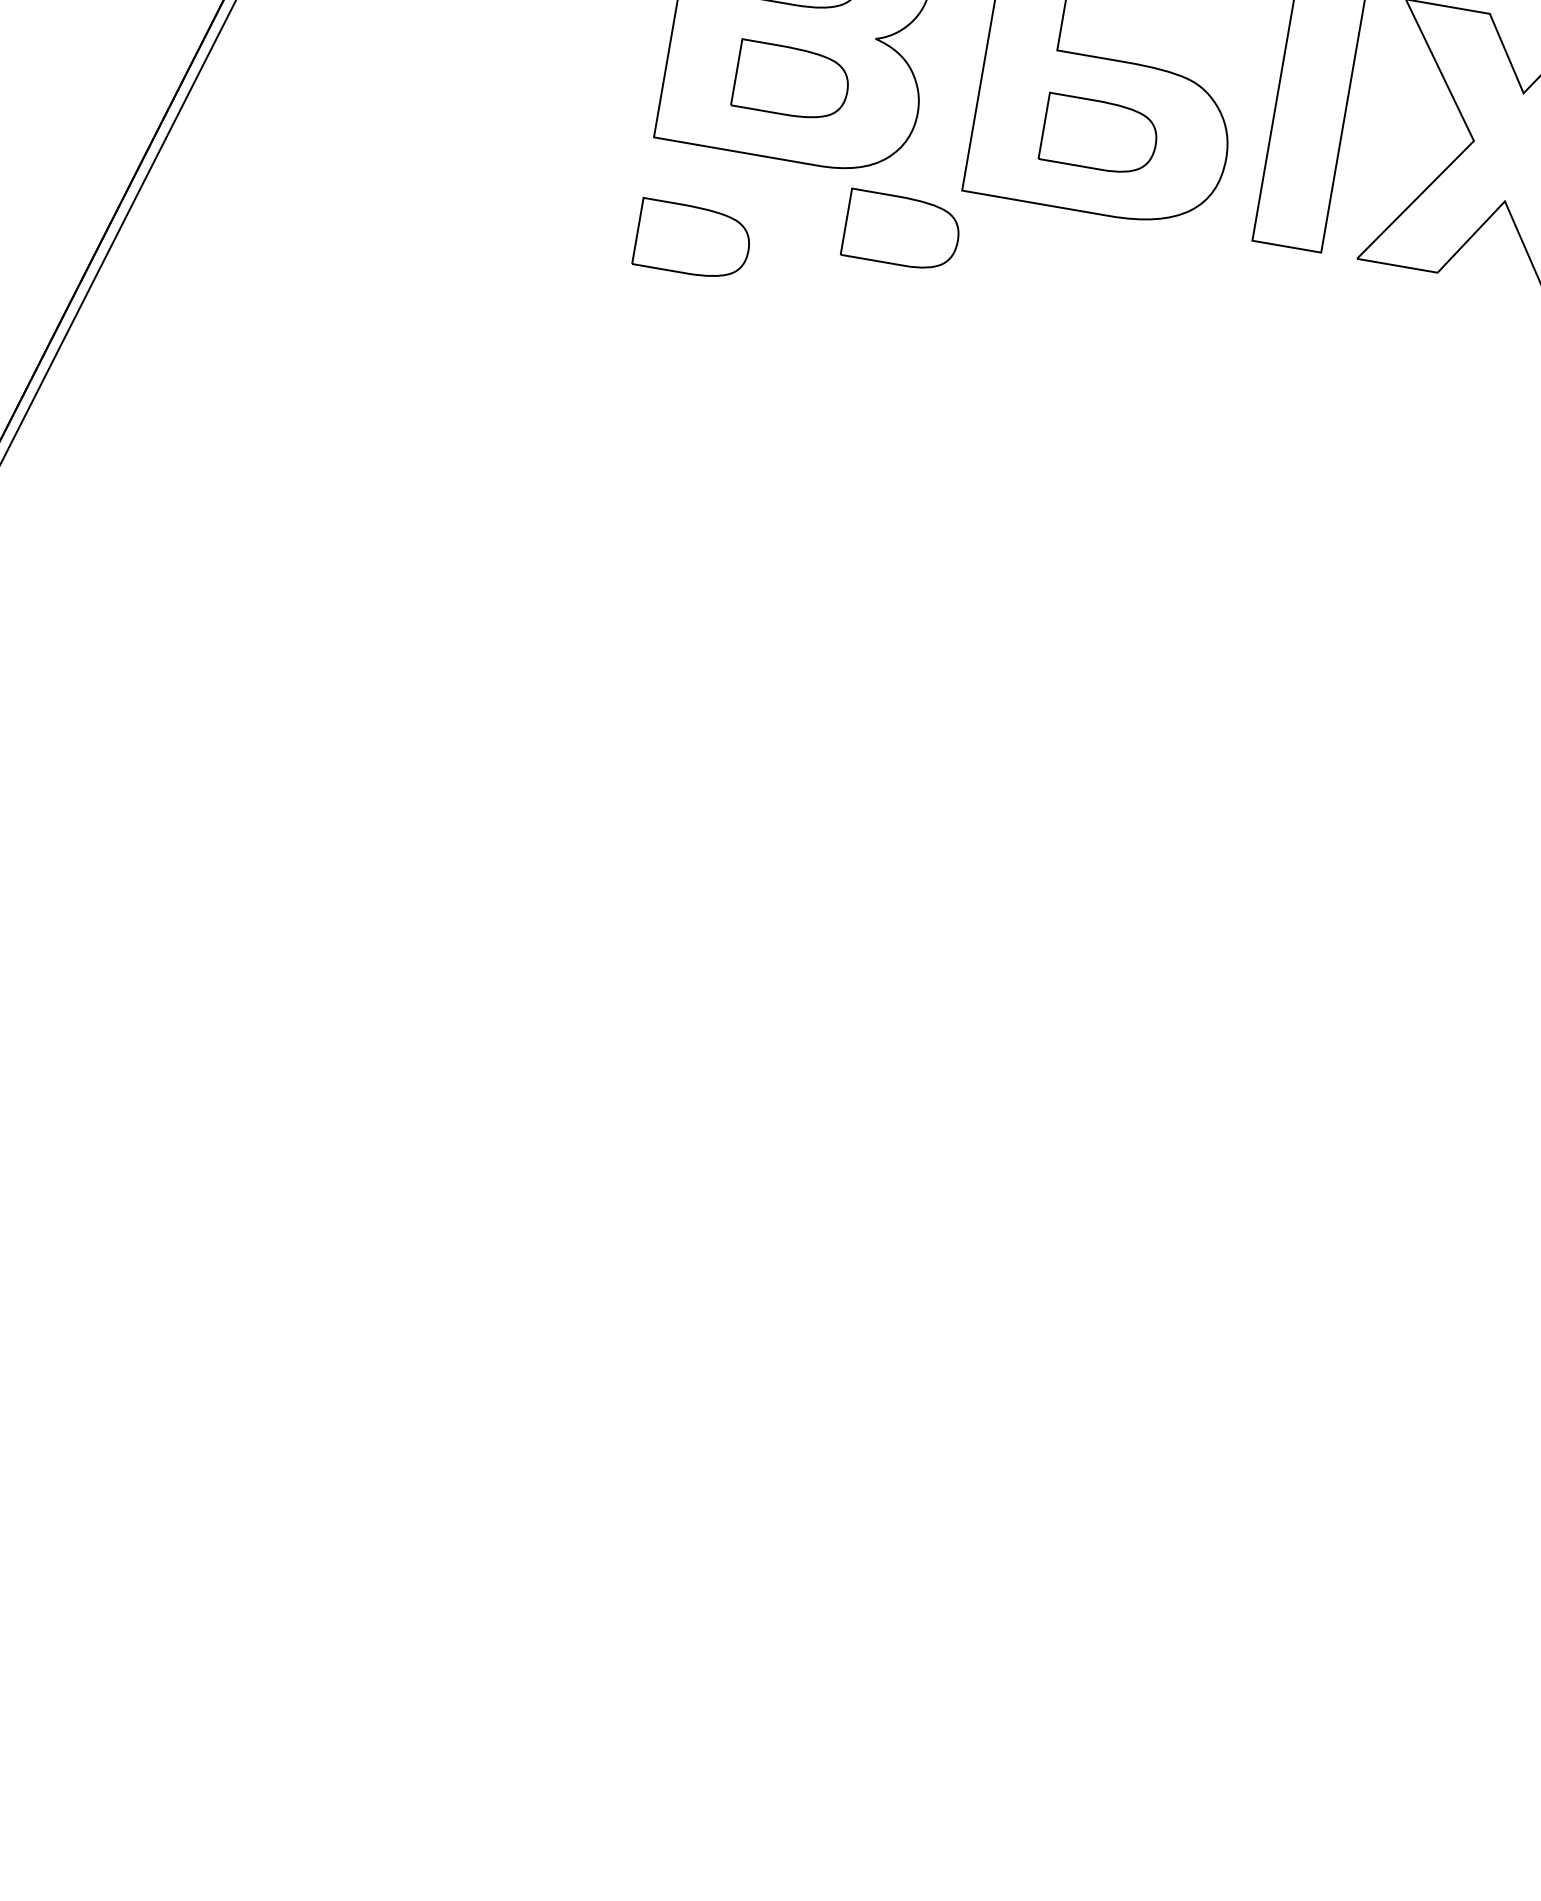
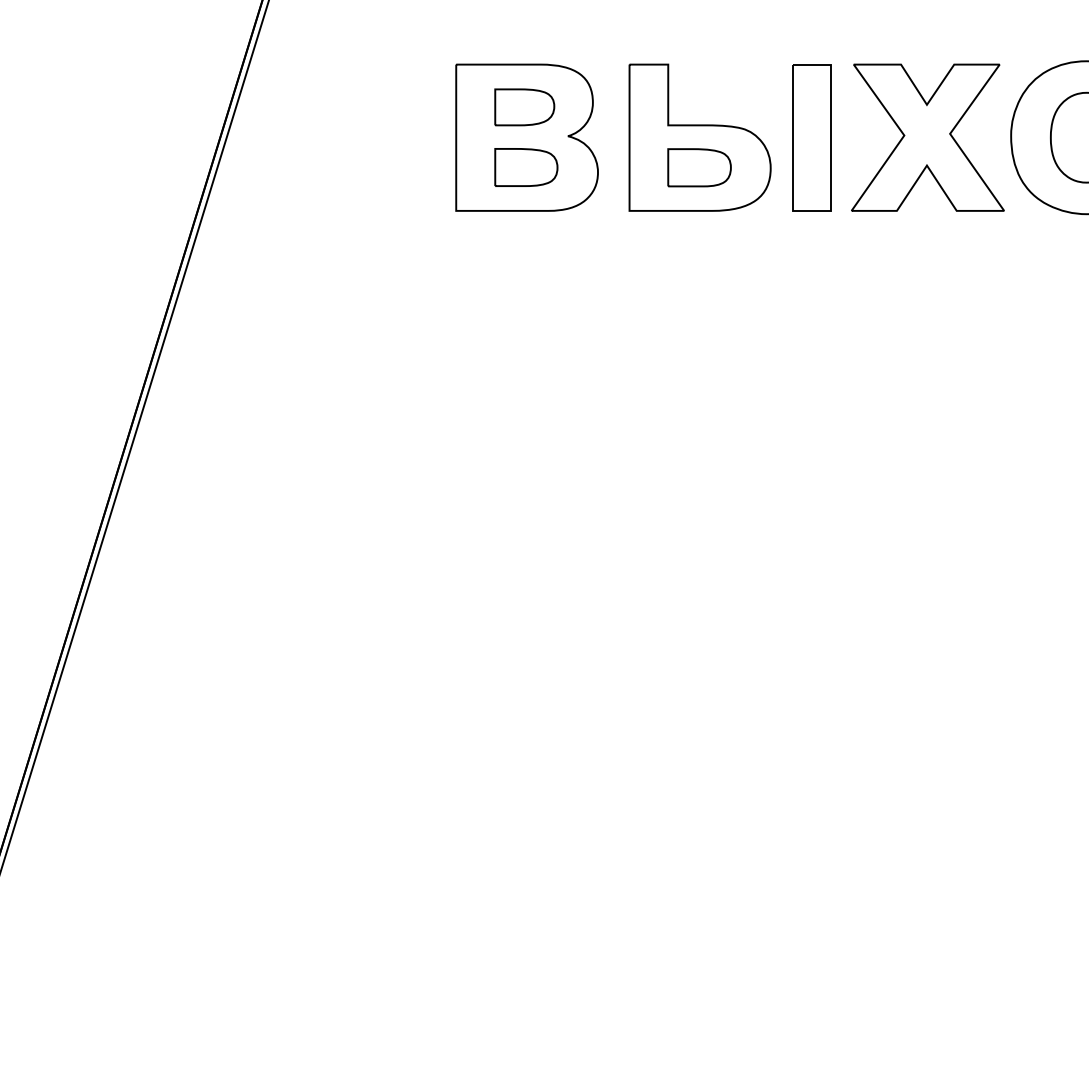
part: (902, 230) -> (600, 238), removed
part: (693, 240) -> (487, 263), removed

